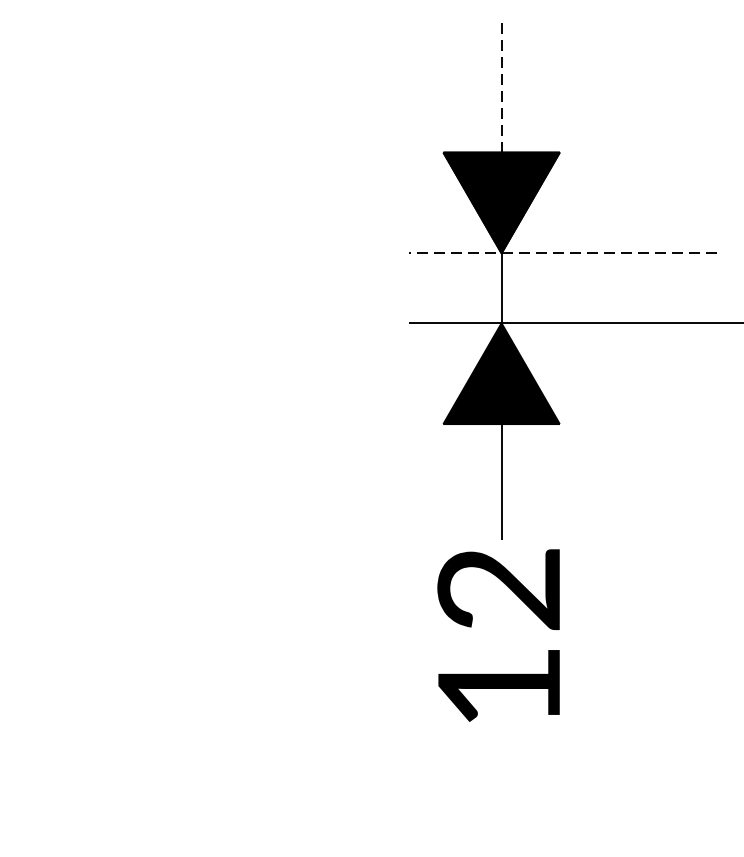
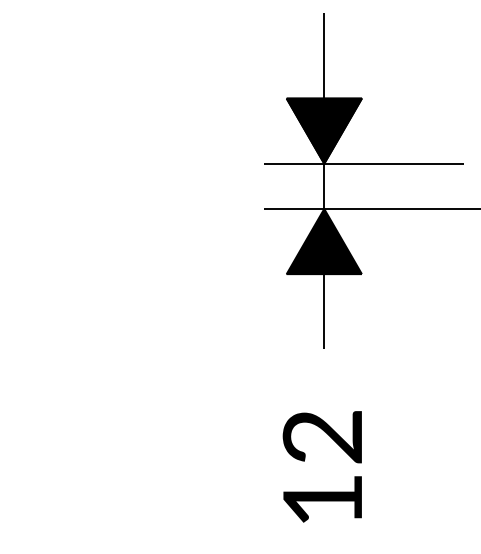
line: (501, 85) -> (324, 55), dashed -> solid
line: (562, 252) -> (363, 163), dashed -> solid
text: (497, 634) -> (321, 466), moved

